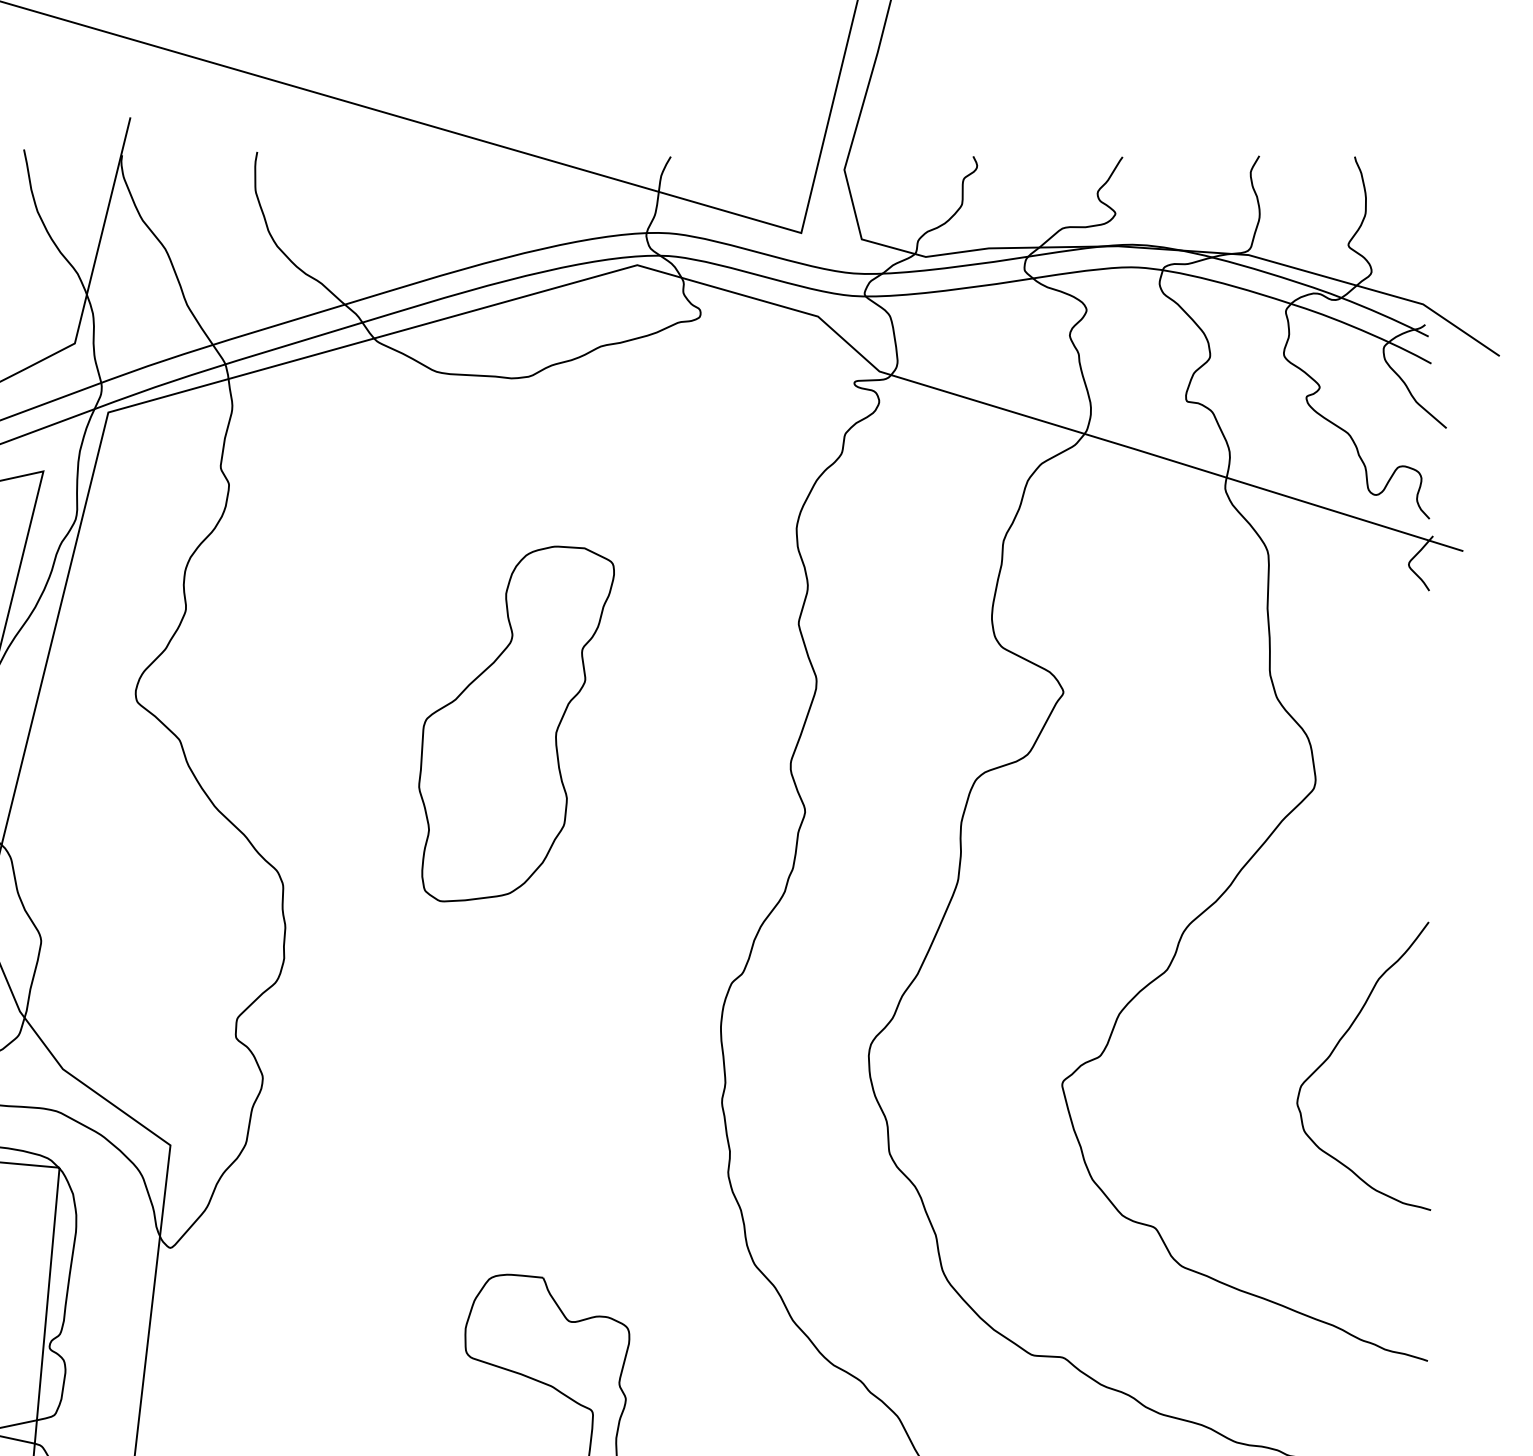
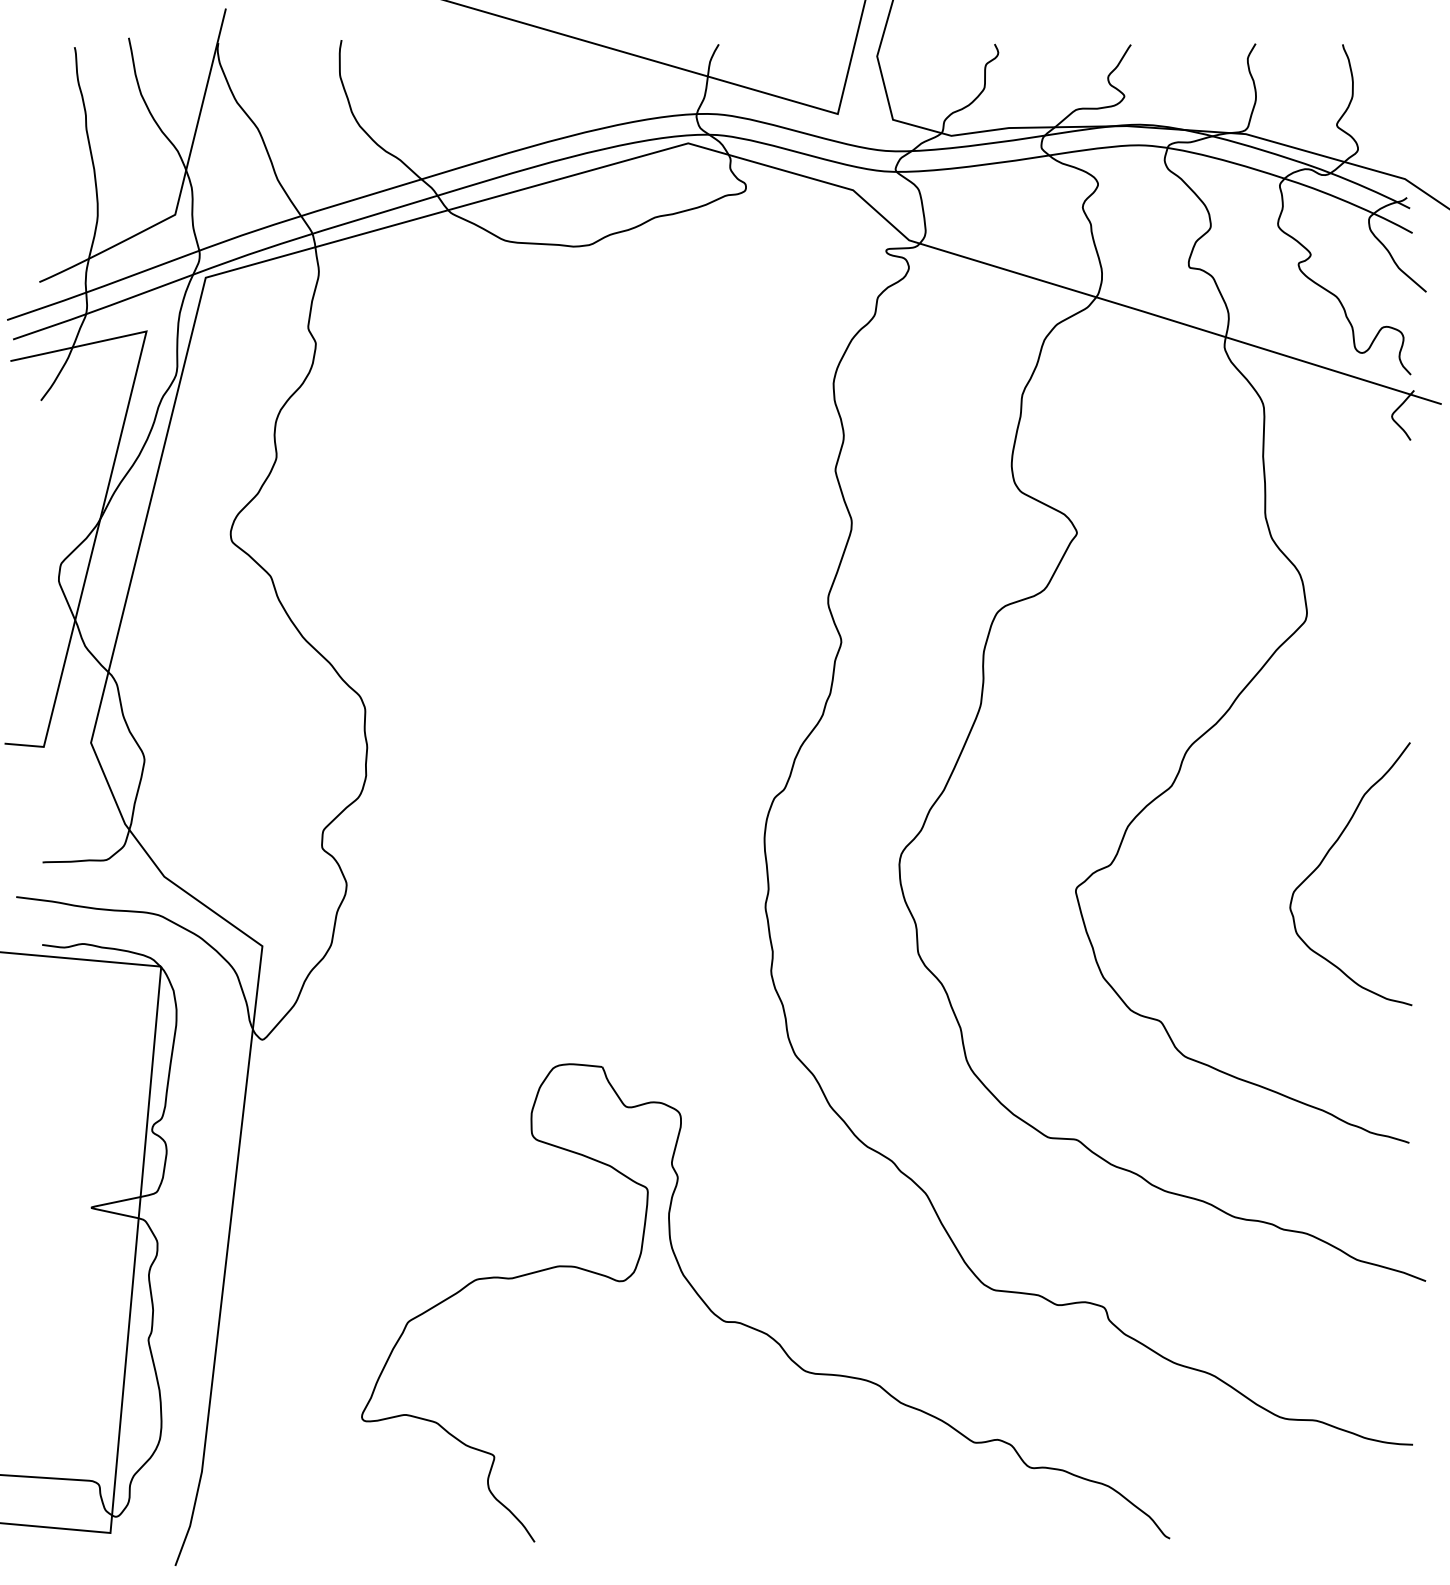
part: (515, 723) -> (577, 561), removed

